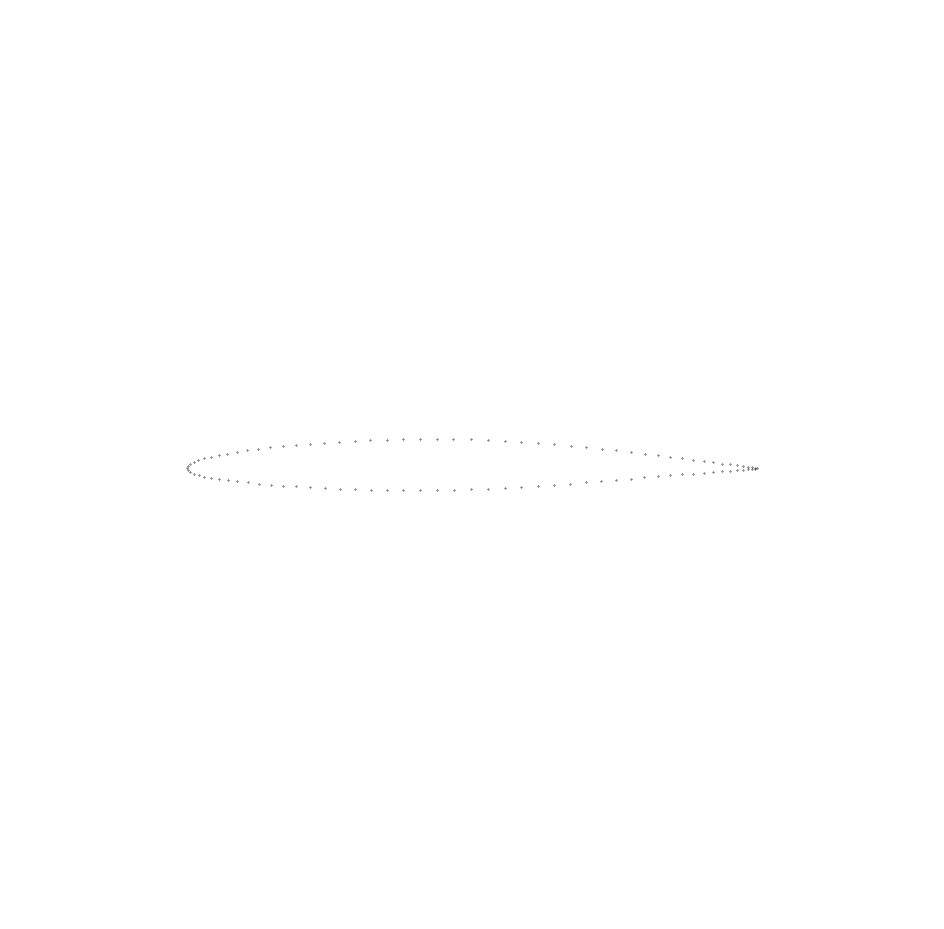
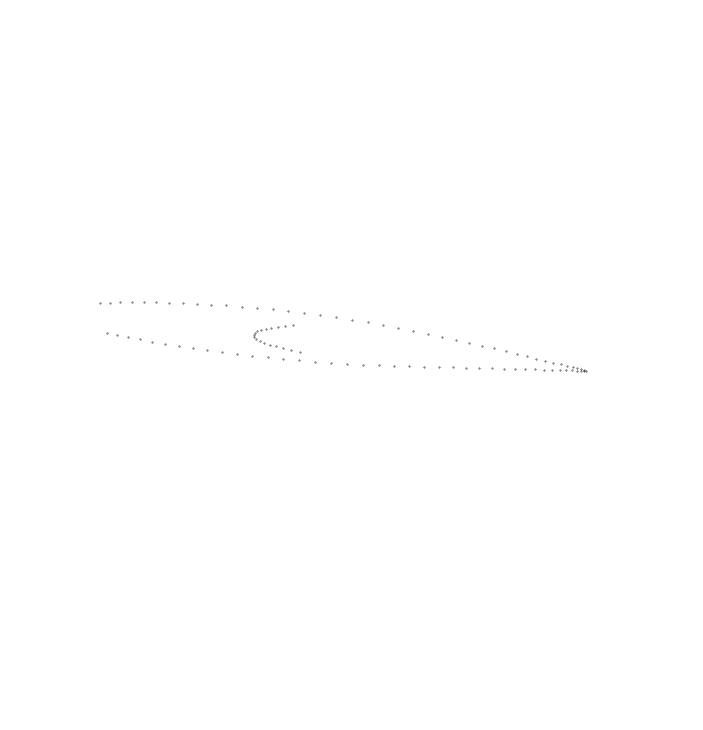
part: (211, 458) -> (278, 328), moved

